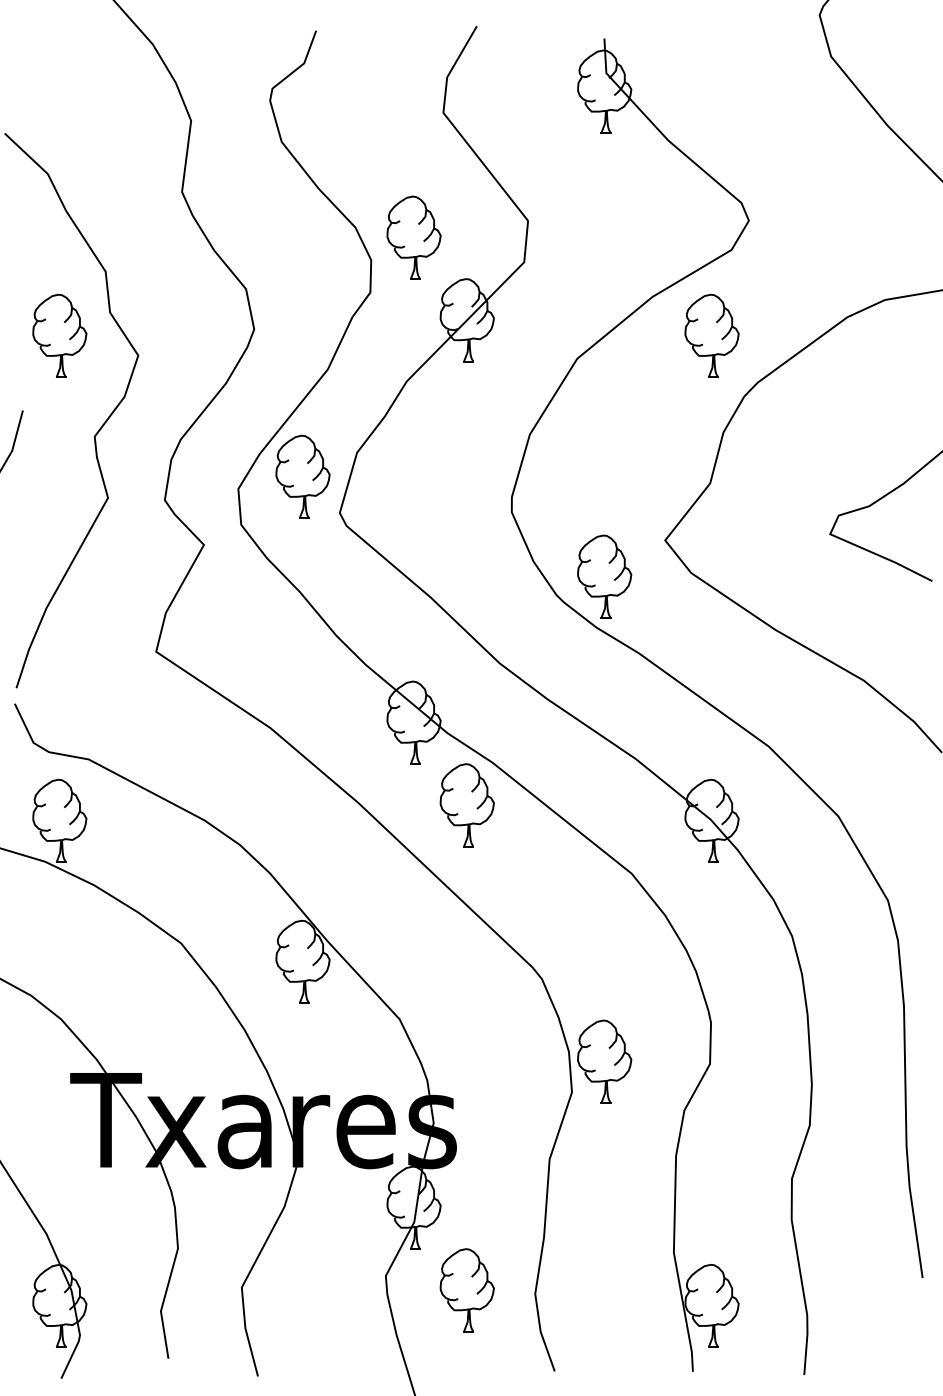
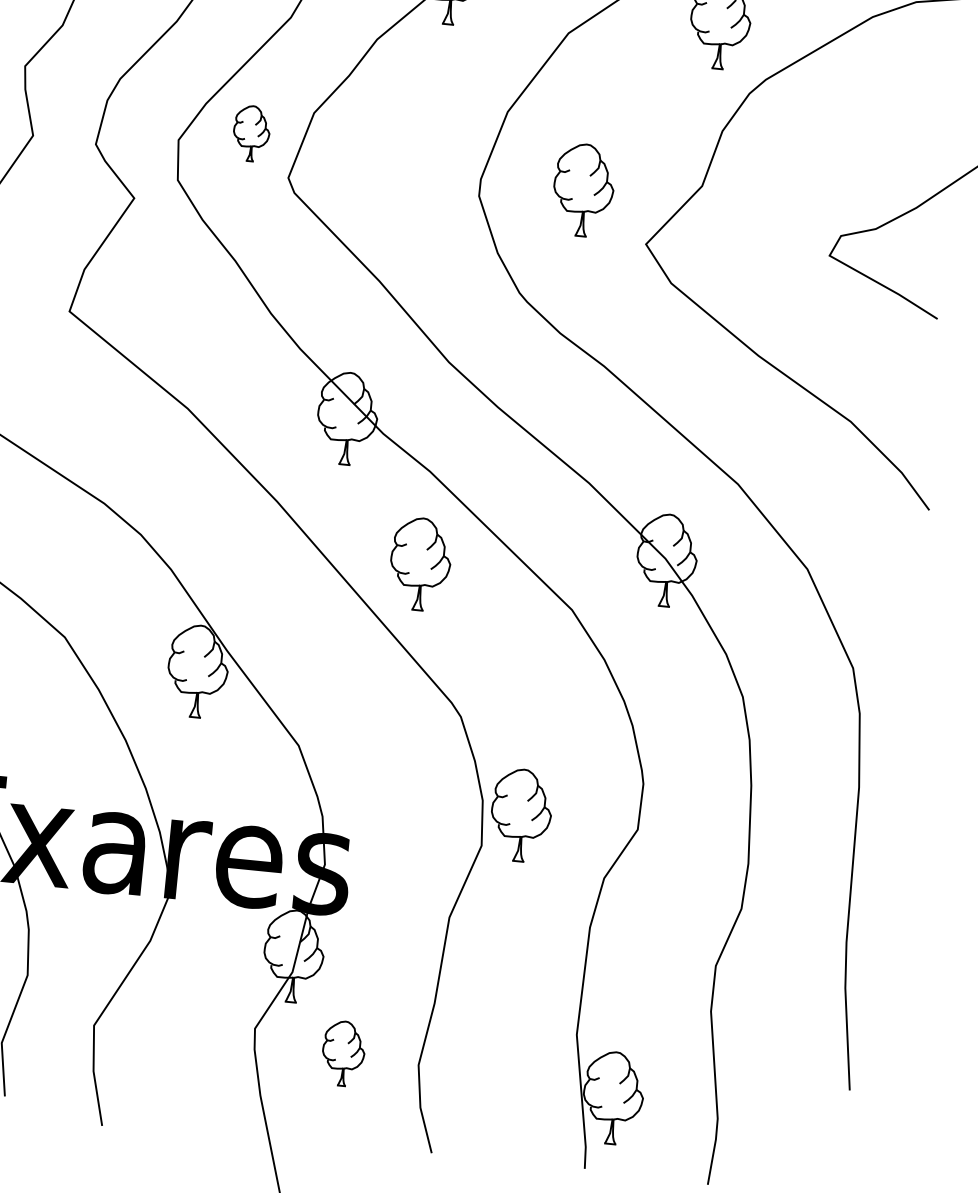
part: (302, 476) -> (251, 133), size x0.6
part: (604, 576) -> (583, 190), moved
part: (466, 805) -> (419, 564), moved
part: (466, 1290) -> (342, 1053), size x0.7

